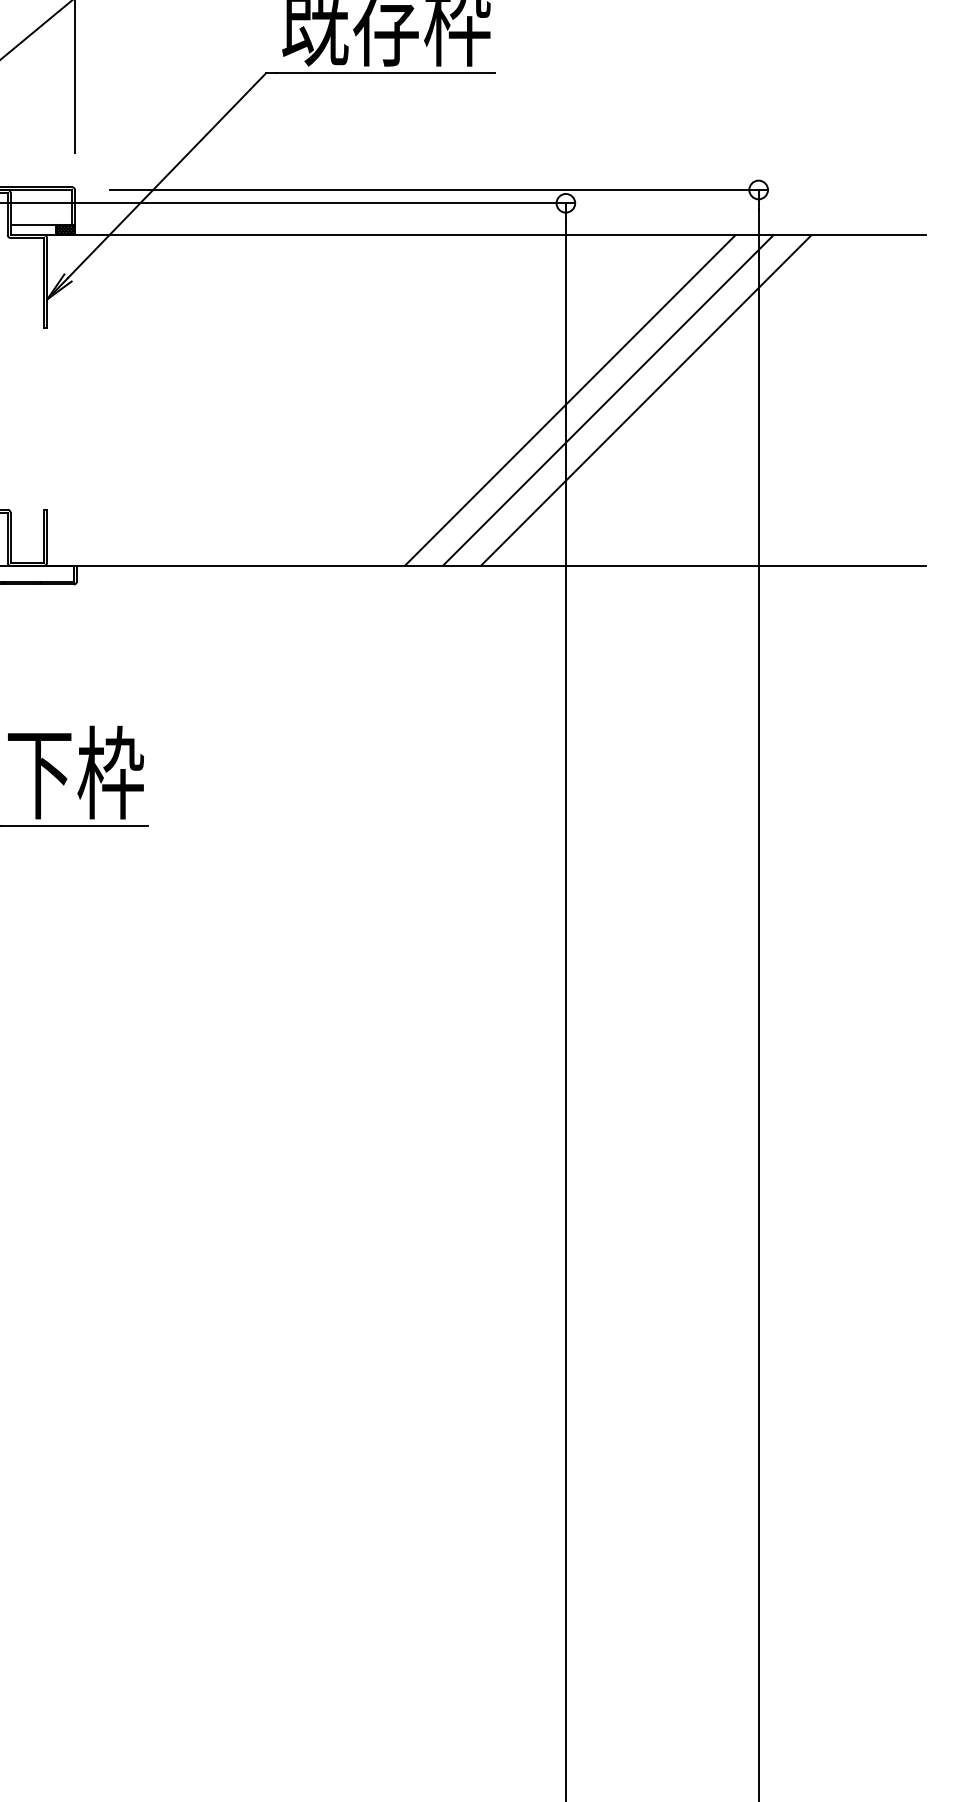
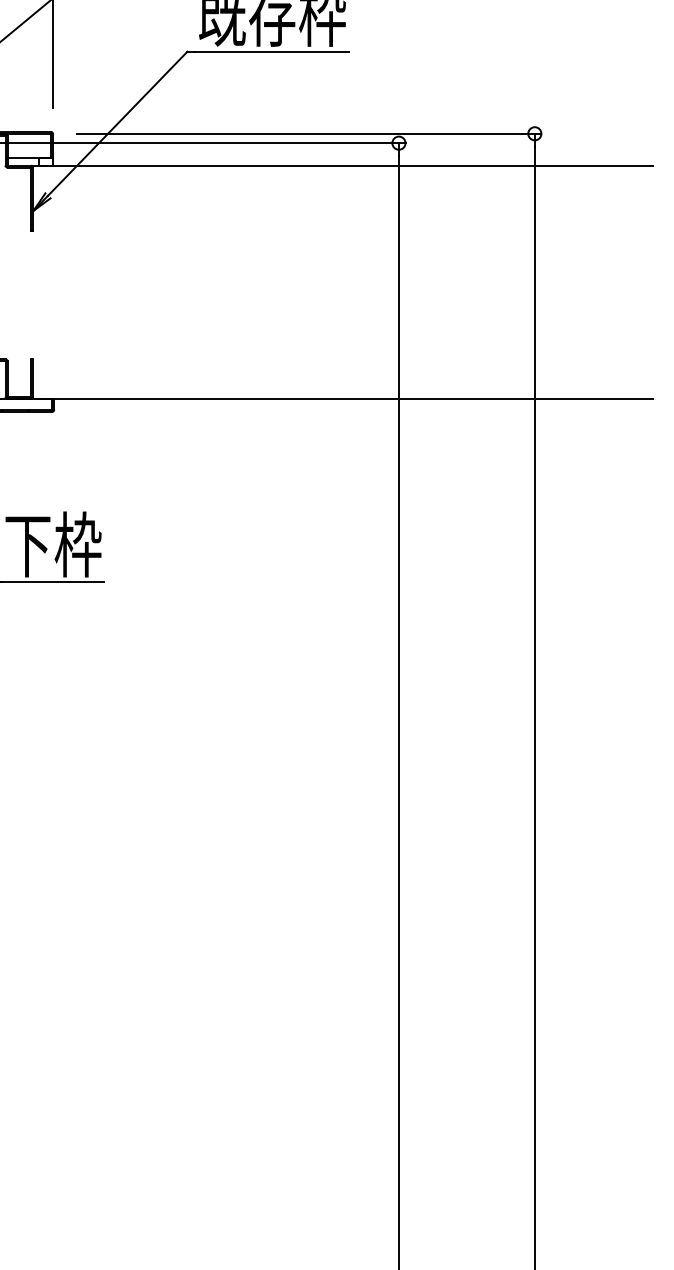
hatch: (65, 229) -> (46, 161), removed
line: (569, 400) -> (401, 282), removed
line: (607, 400) -> (428, 282), removed
line: (645, 400) -> (455, 282), removed

